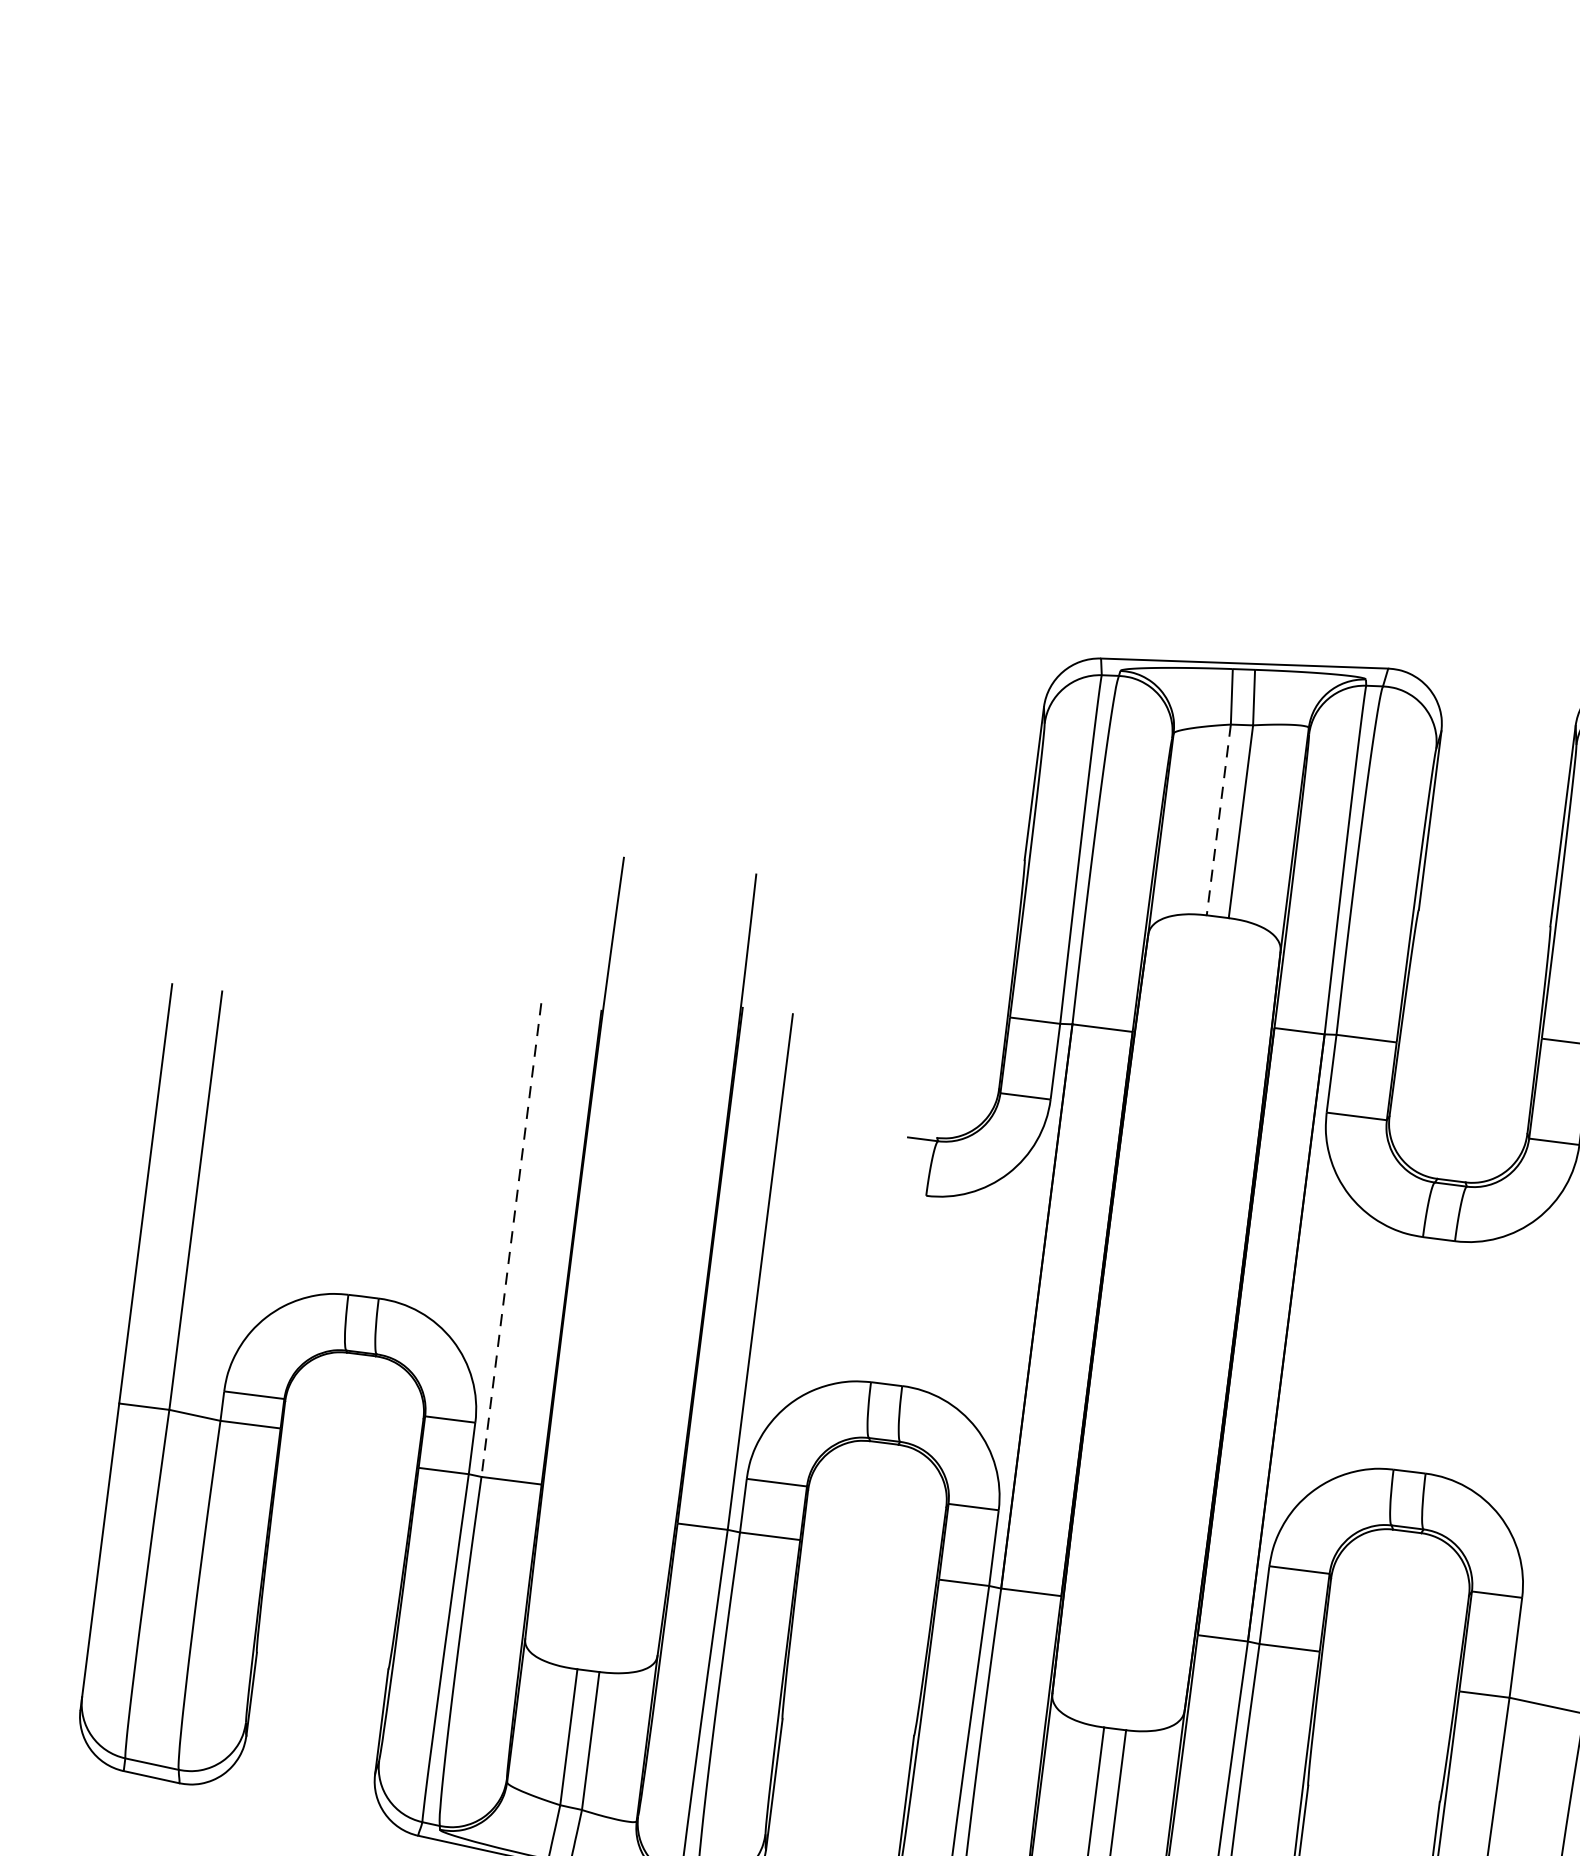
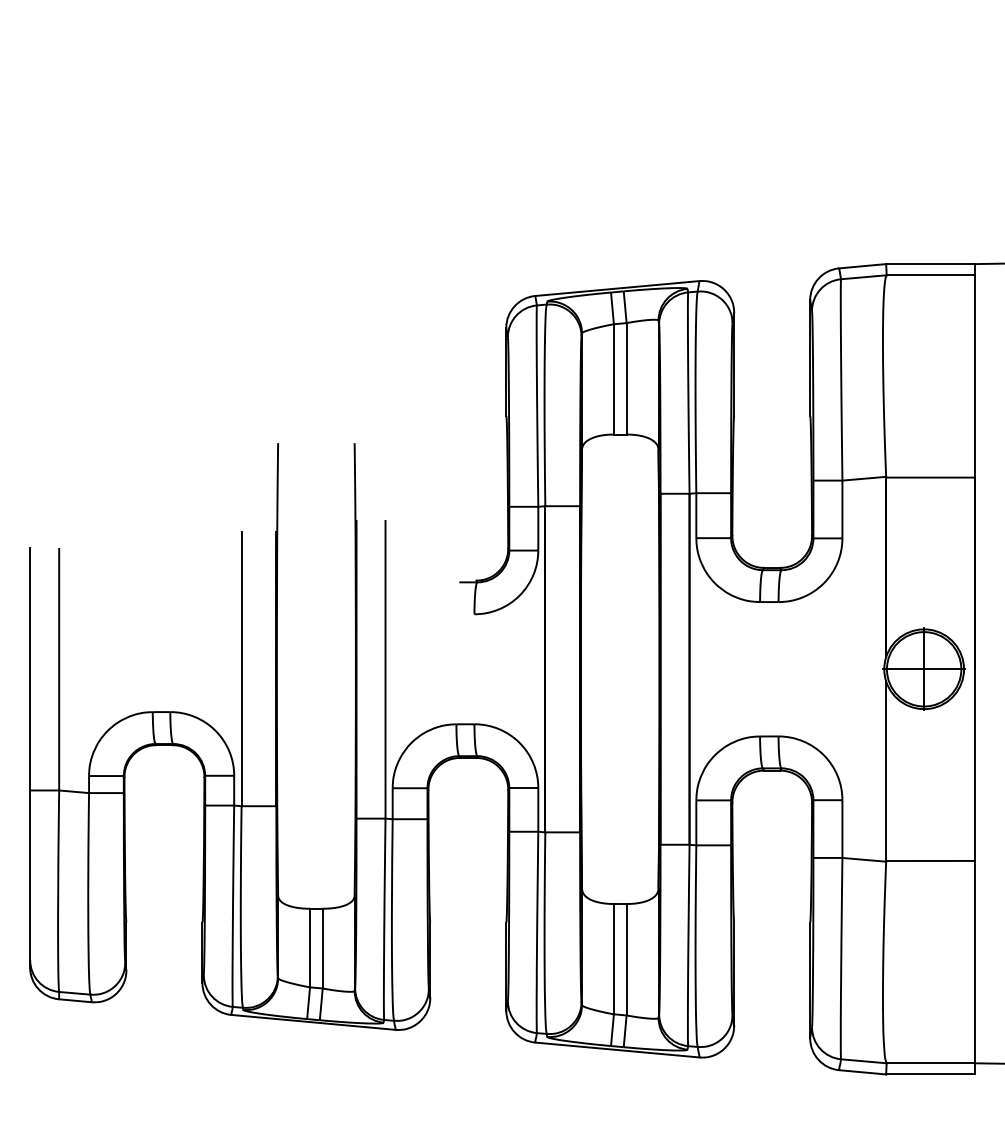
line: (1218, 820) -> (613, 379), dashed -> solid
line: (511, 1240) -> (241, 669), dashed -> solid

